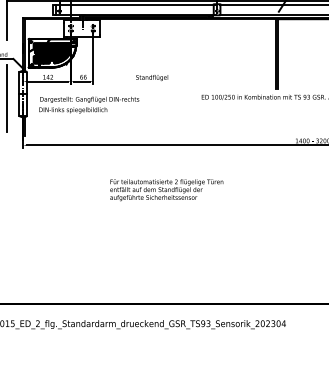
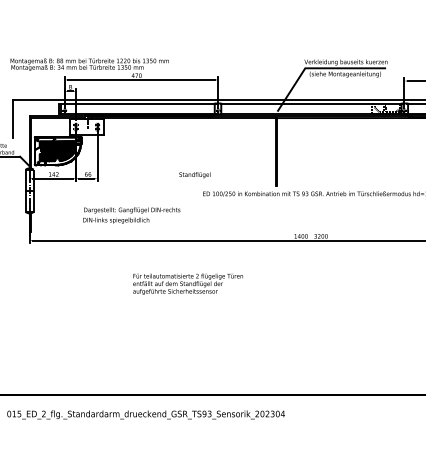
text: (151, 78) -> (194, 175), moved
line: (6, 98) -> (13, 195), removed
text: (88, 105) -> (131, 215), moved
text: (166, 189) -> (187, 283), moved

